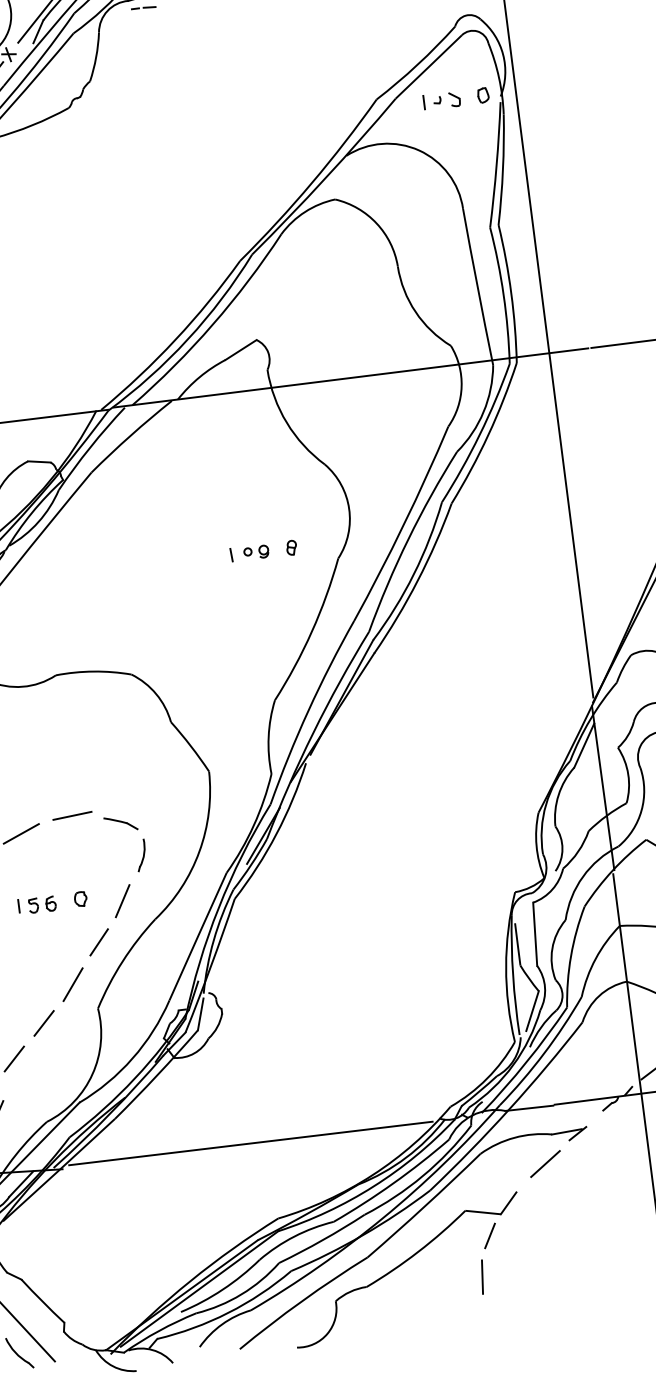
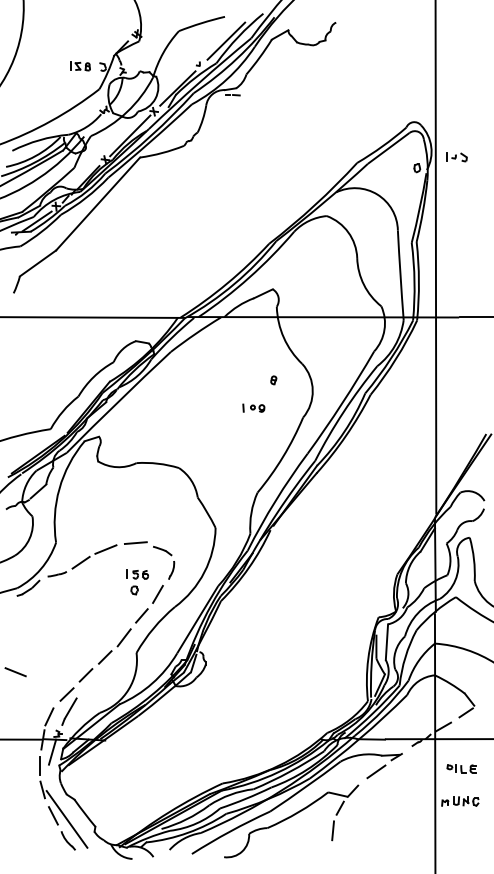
part: (441, 101) -> (456, 157), moved
part: (291, 548) -> (273, 380), moved
part: (36, 904) -> (137, 574), moved
line: (250, 1143) -> (212, 739), removed

